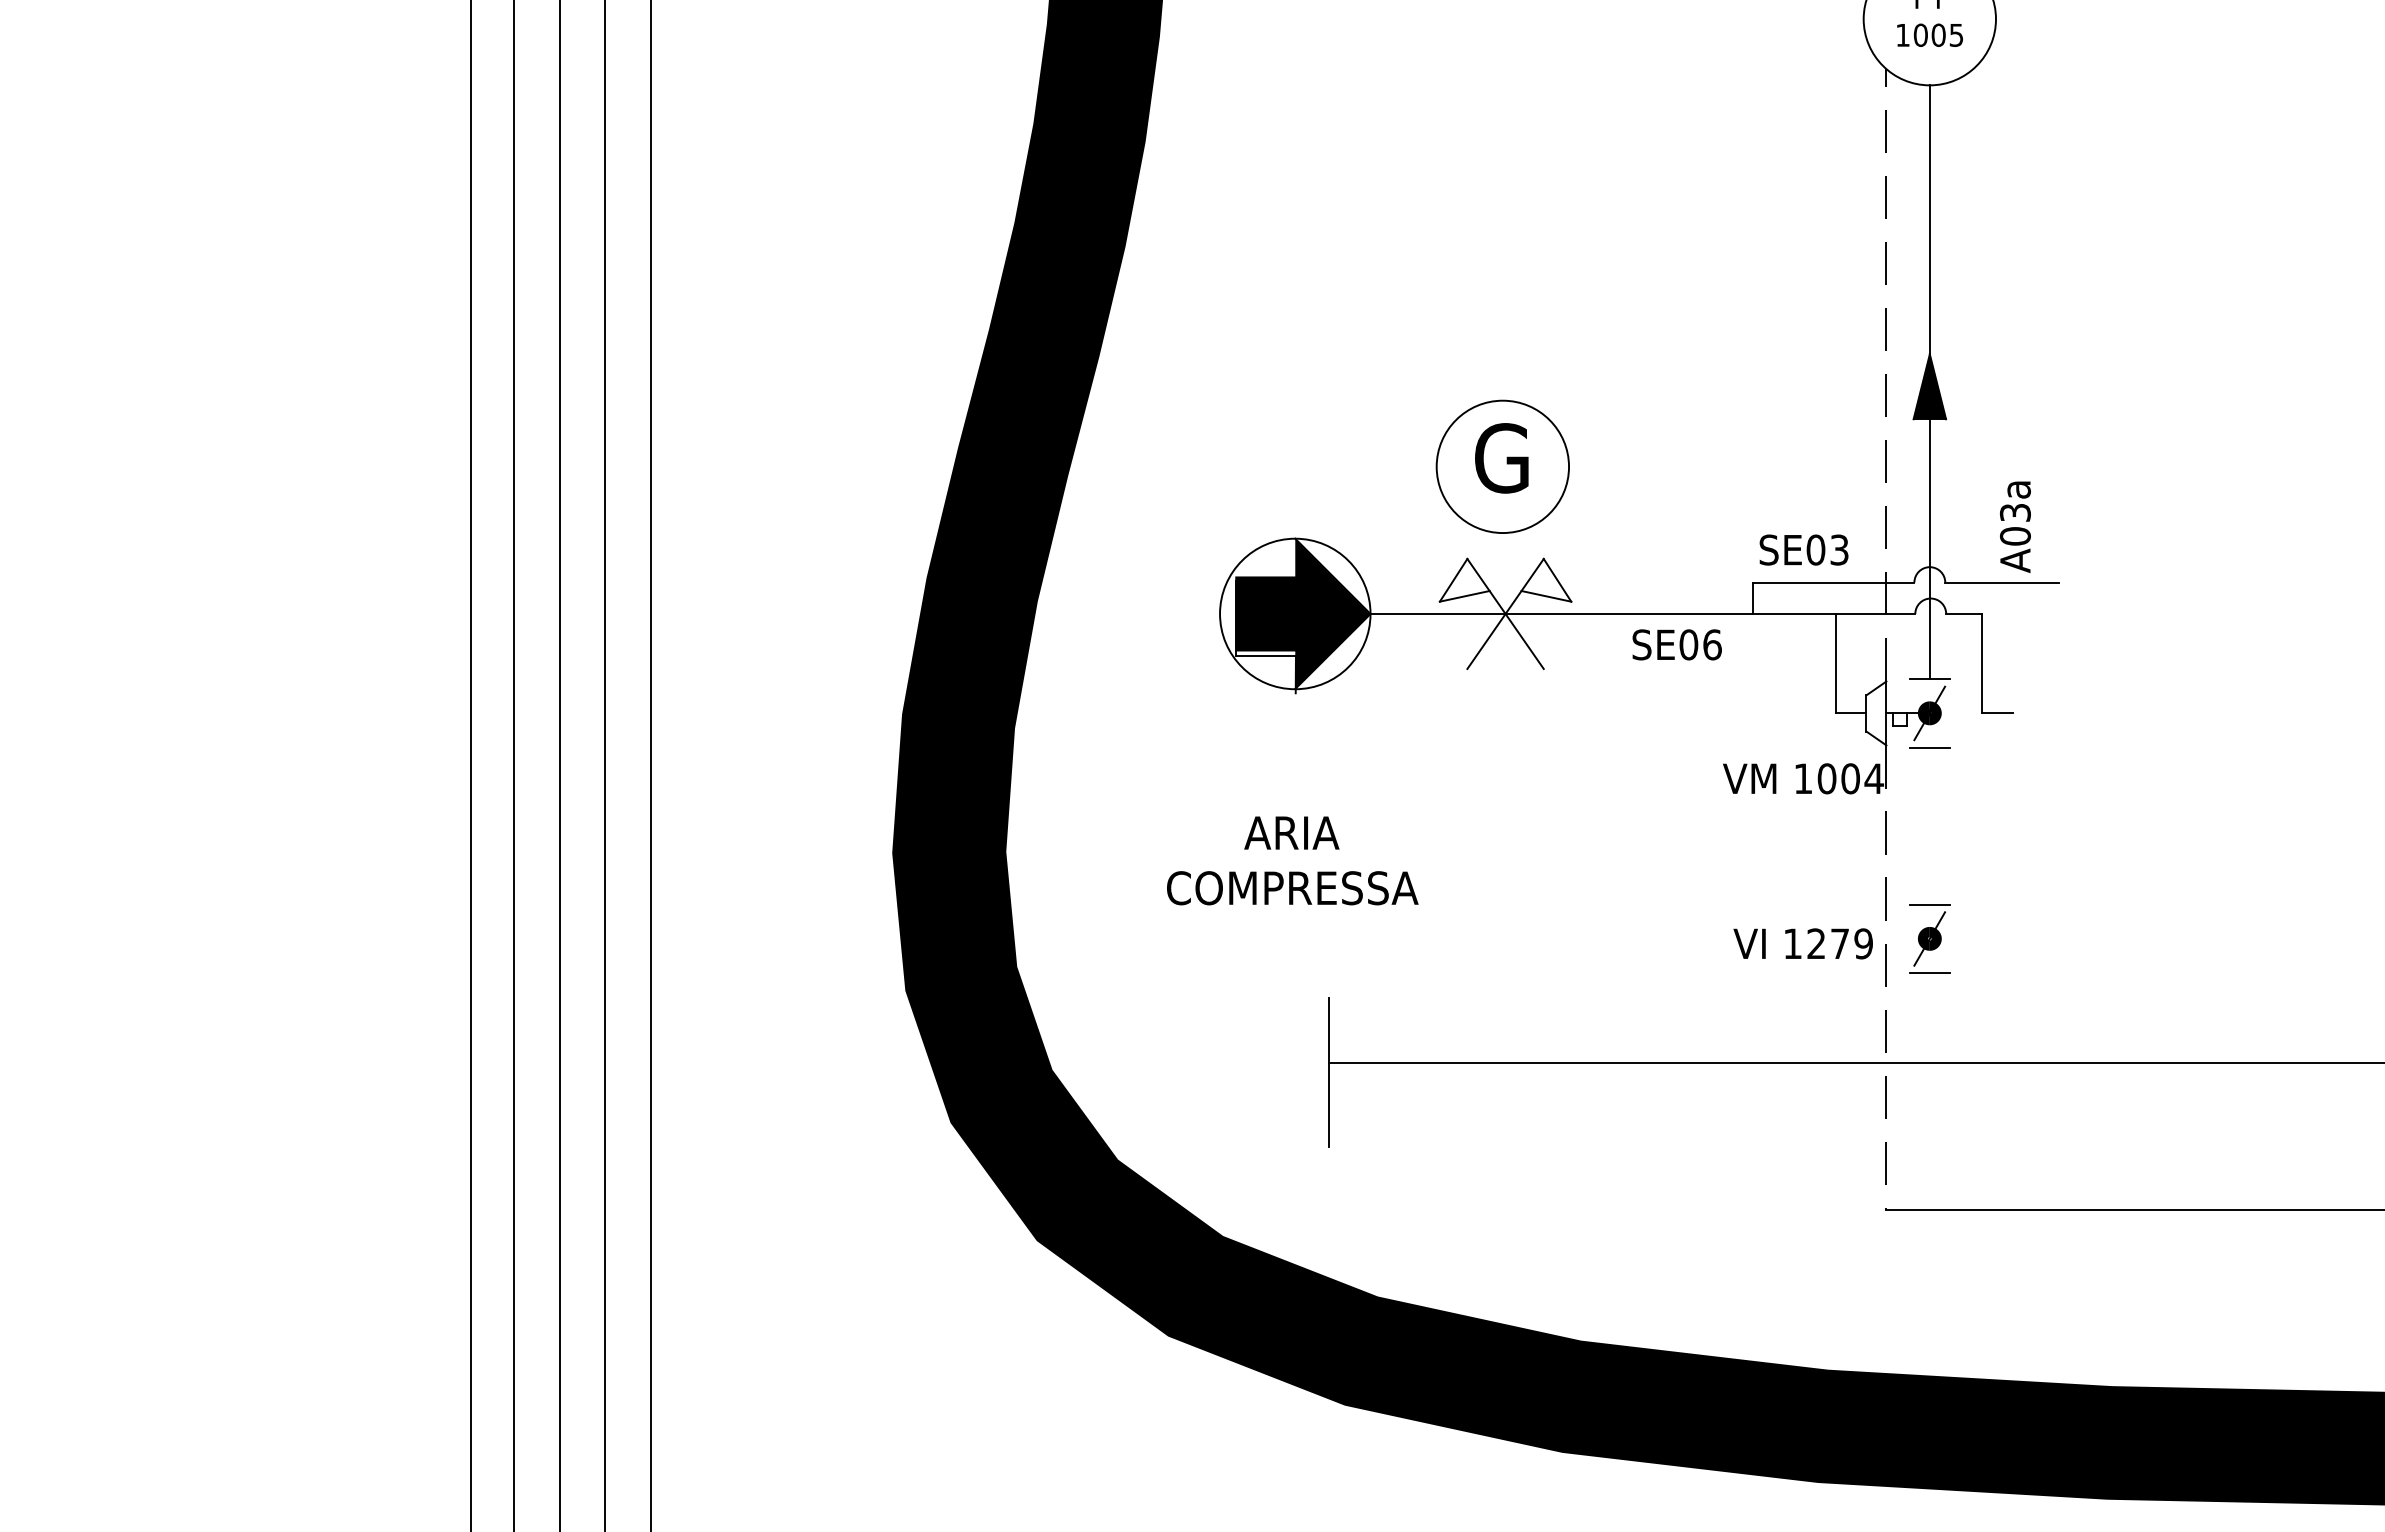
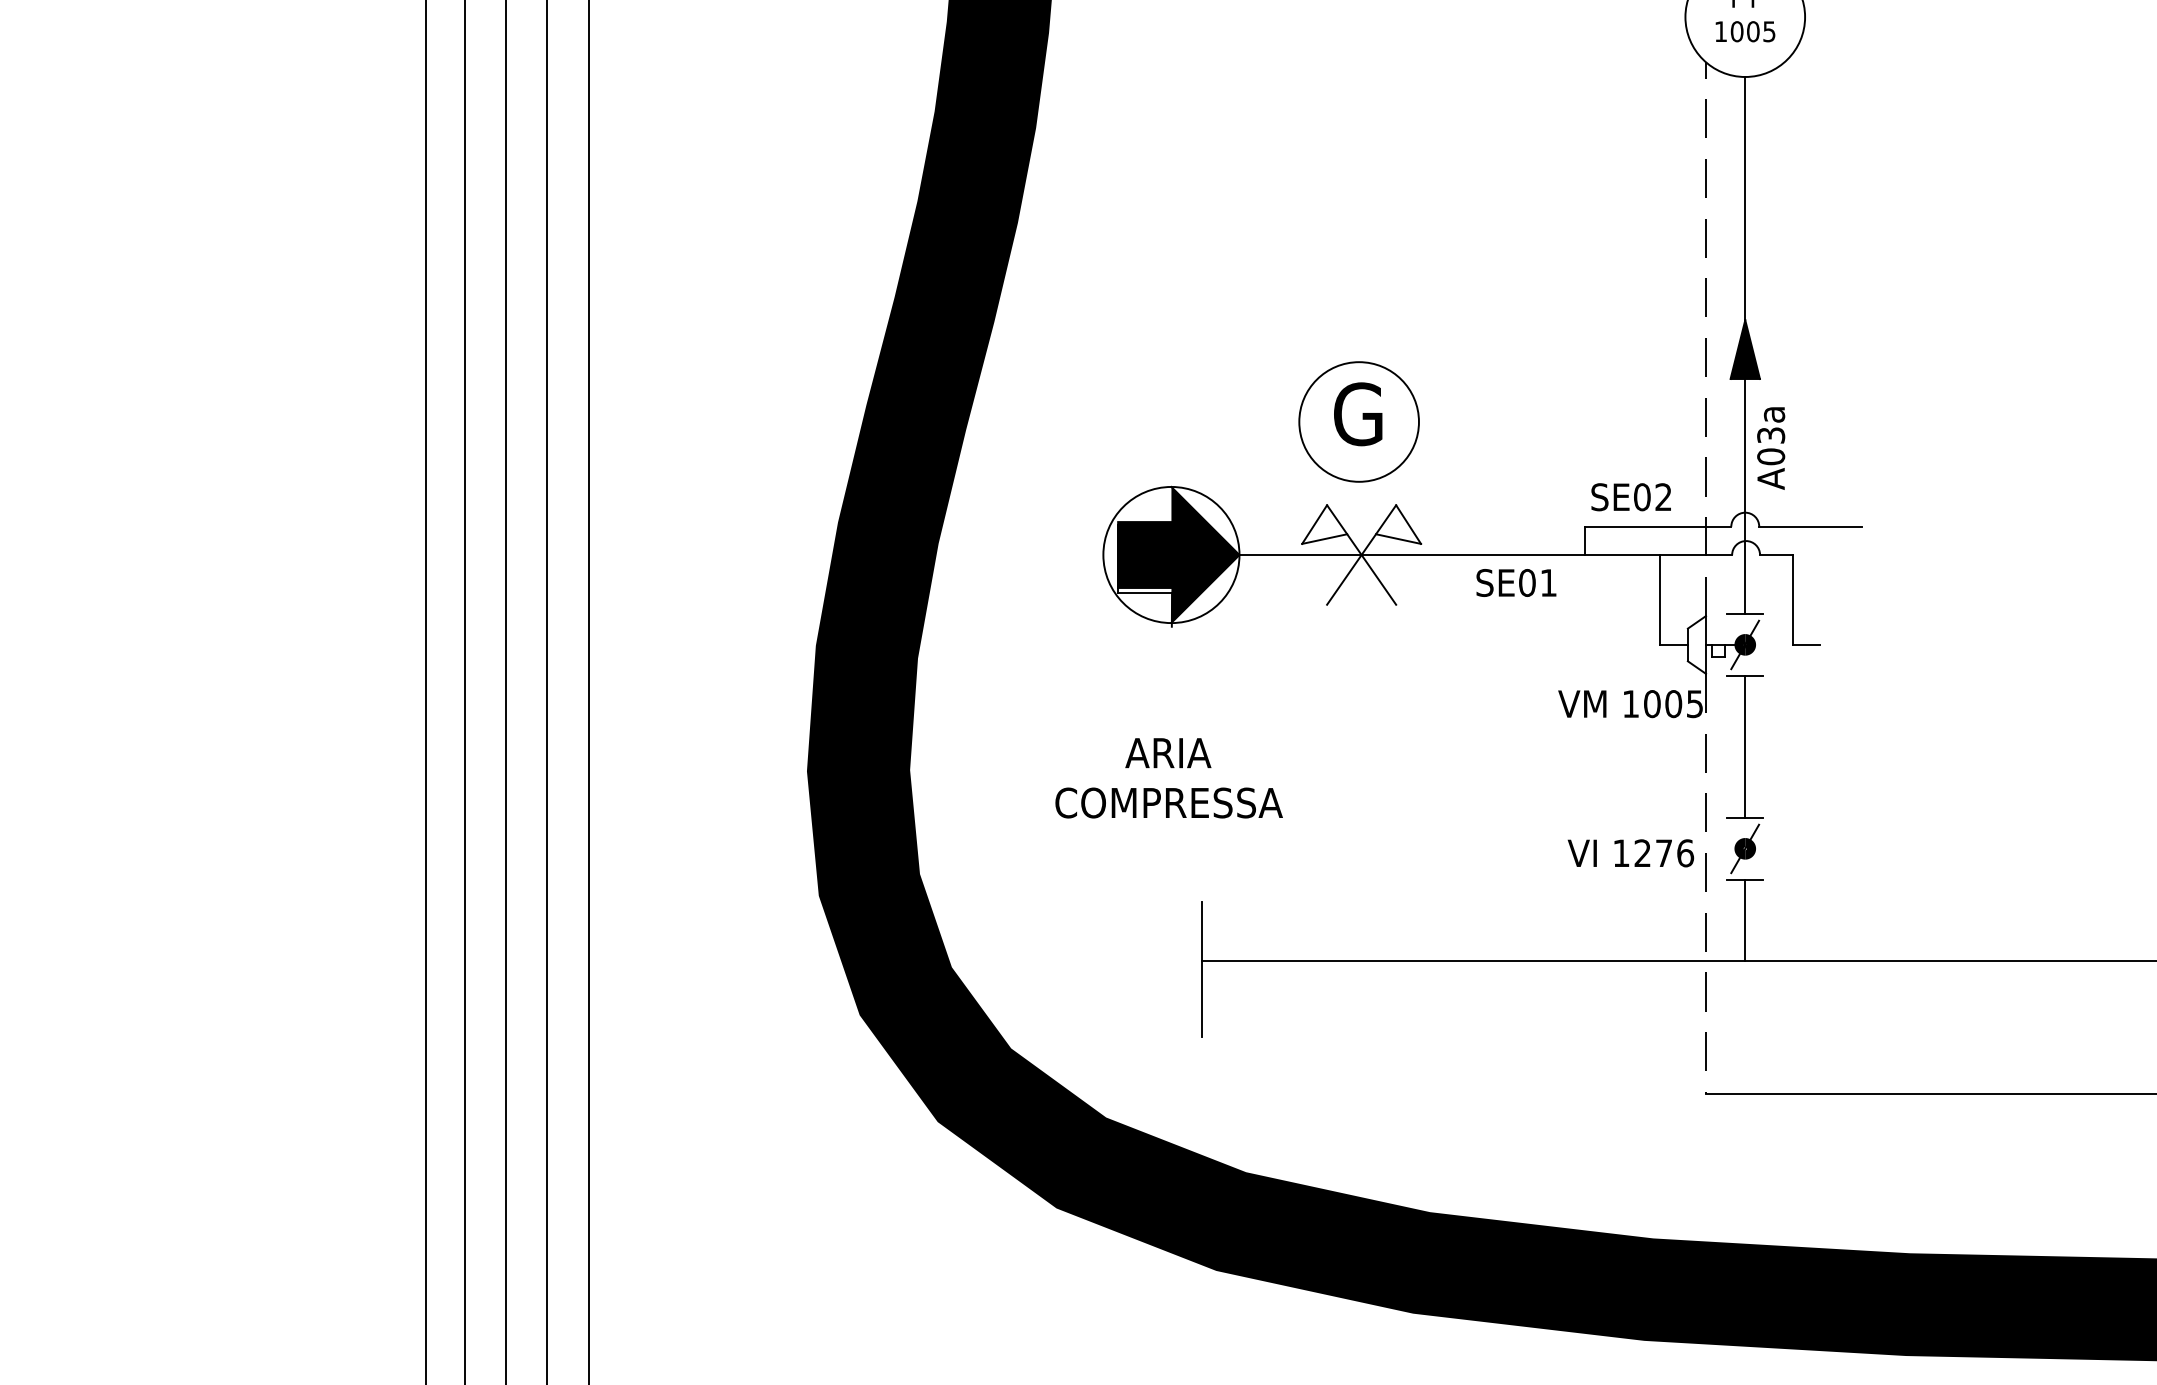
text: (2015, 526) -> (1771, 447), moved
text: (1839, 549) -> (1663, 496), SE03 -> SE02
text: (1712, 644) -> (1548, 582), SE06 -> SE01
text: (1874, 778) -> (1695, 703), 1004 -> 1005
line: (1929, 825) -> (1744, 746), added
text: (1863, 943) -> (1685, 853), 1279 -> 1276
line: (1929, 1018) -> (1744, 920), added

